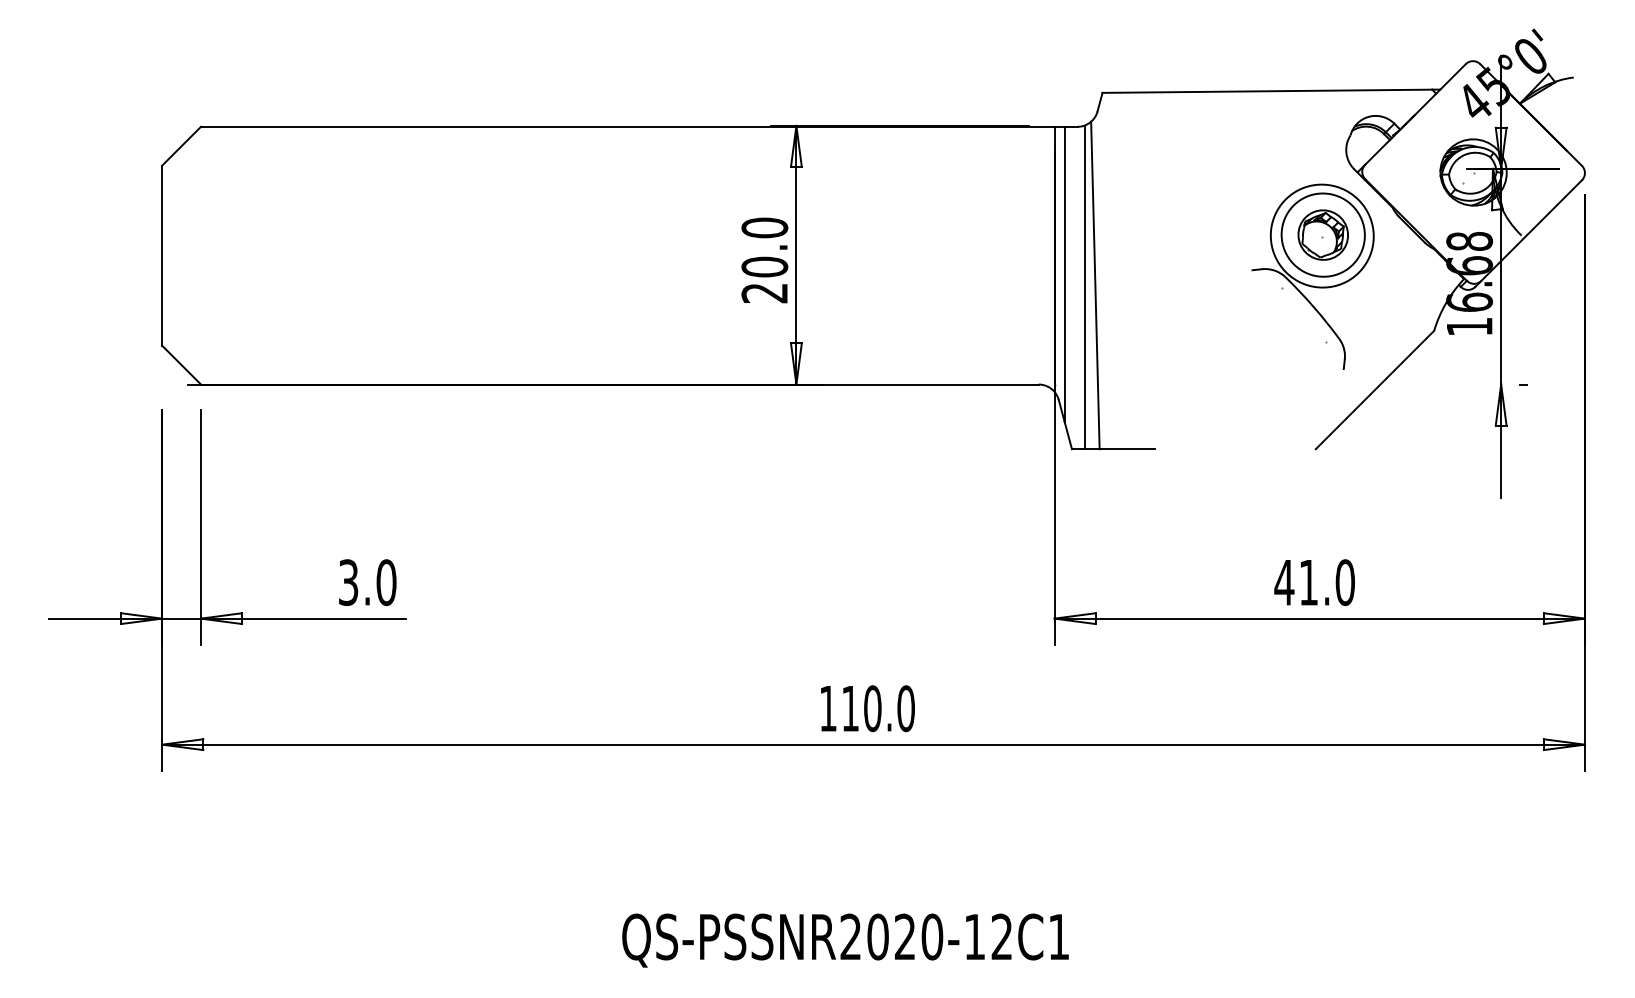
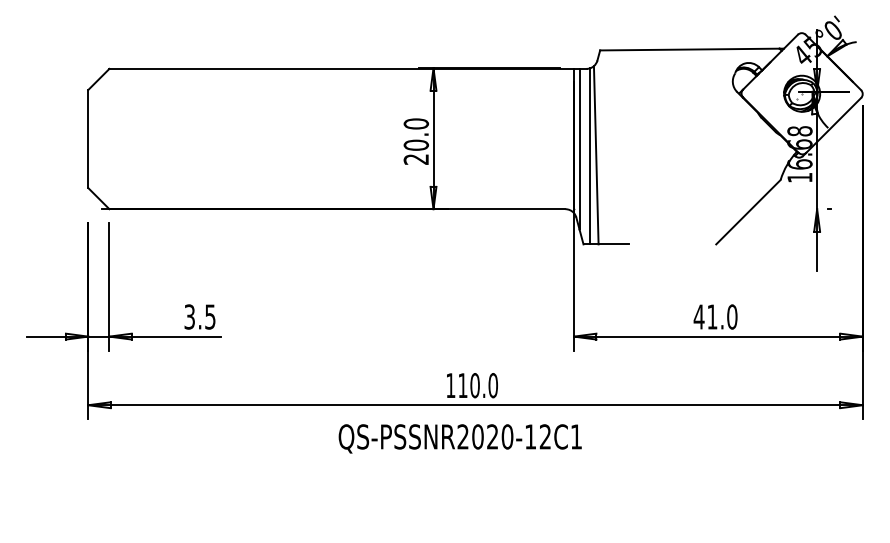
part: (1312, 276) -> (714, 150), removed
text: (386, 581) -> (210, 316), 3.0 -> 3.5
text: (844, 939) -> (459, 438), moved

